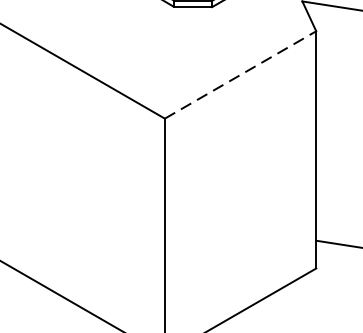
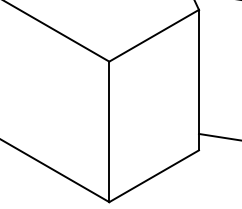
line: (241, 74) -> (154, 35), dashed -> solid

